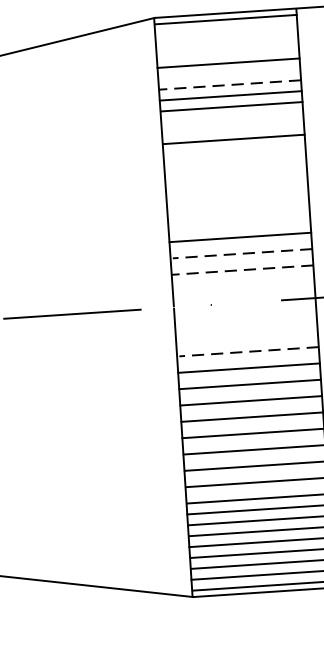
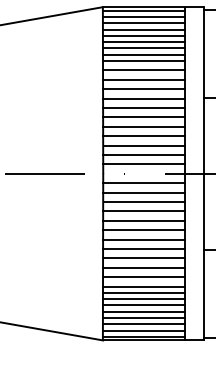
line: (225, 31) -> (143, 17), added
line: (226, 41) -> (143, 23), added
line: (227, 52) -> (143, 29), added
line: (228, 74) -> (143, 42), added
line: (229, 85) -> (143, 48), dashed -> solid
line: (231, 123) -> (143, 70), added
line: (234, 156) -> (143, 89), added
line: (235, 172) -> (143, 98), added
line: (236, 187) -> (143, 107), added
line: (237, 205) -> (143, 117), added
line: (238, 220) -> (143, 126), added
line: (242, 253) -> (144, 145), dashed -> solid
line: (241, 269) -> (143, 154), dashed -> solid
line: (242, 286) -> (143, 164), added
line: (245, 319) -> (143, 183), added
line: (246, 335) -> (143, 192), added
line: (248, 352) -> (144, 202), dashed -> solid

